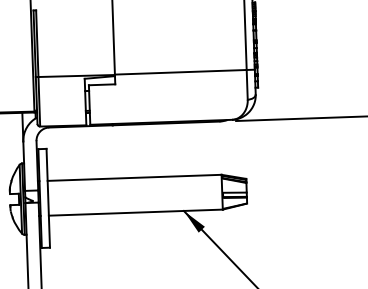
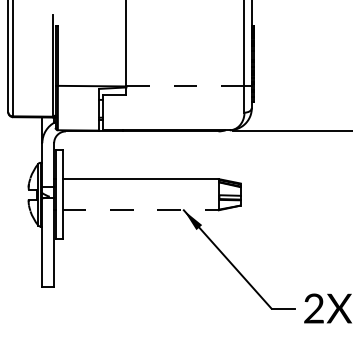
line: (180, 72) -> (185, 86), solid -> dashed
line: (135, 212) -> (140, 210), solid -> dashed

